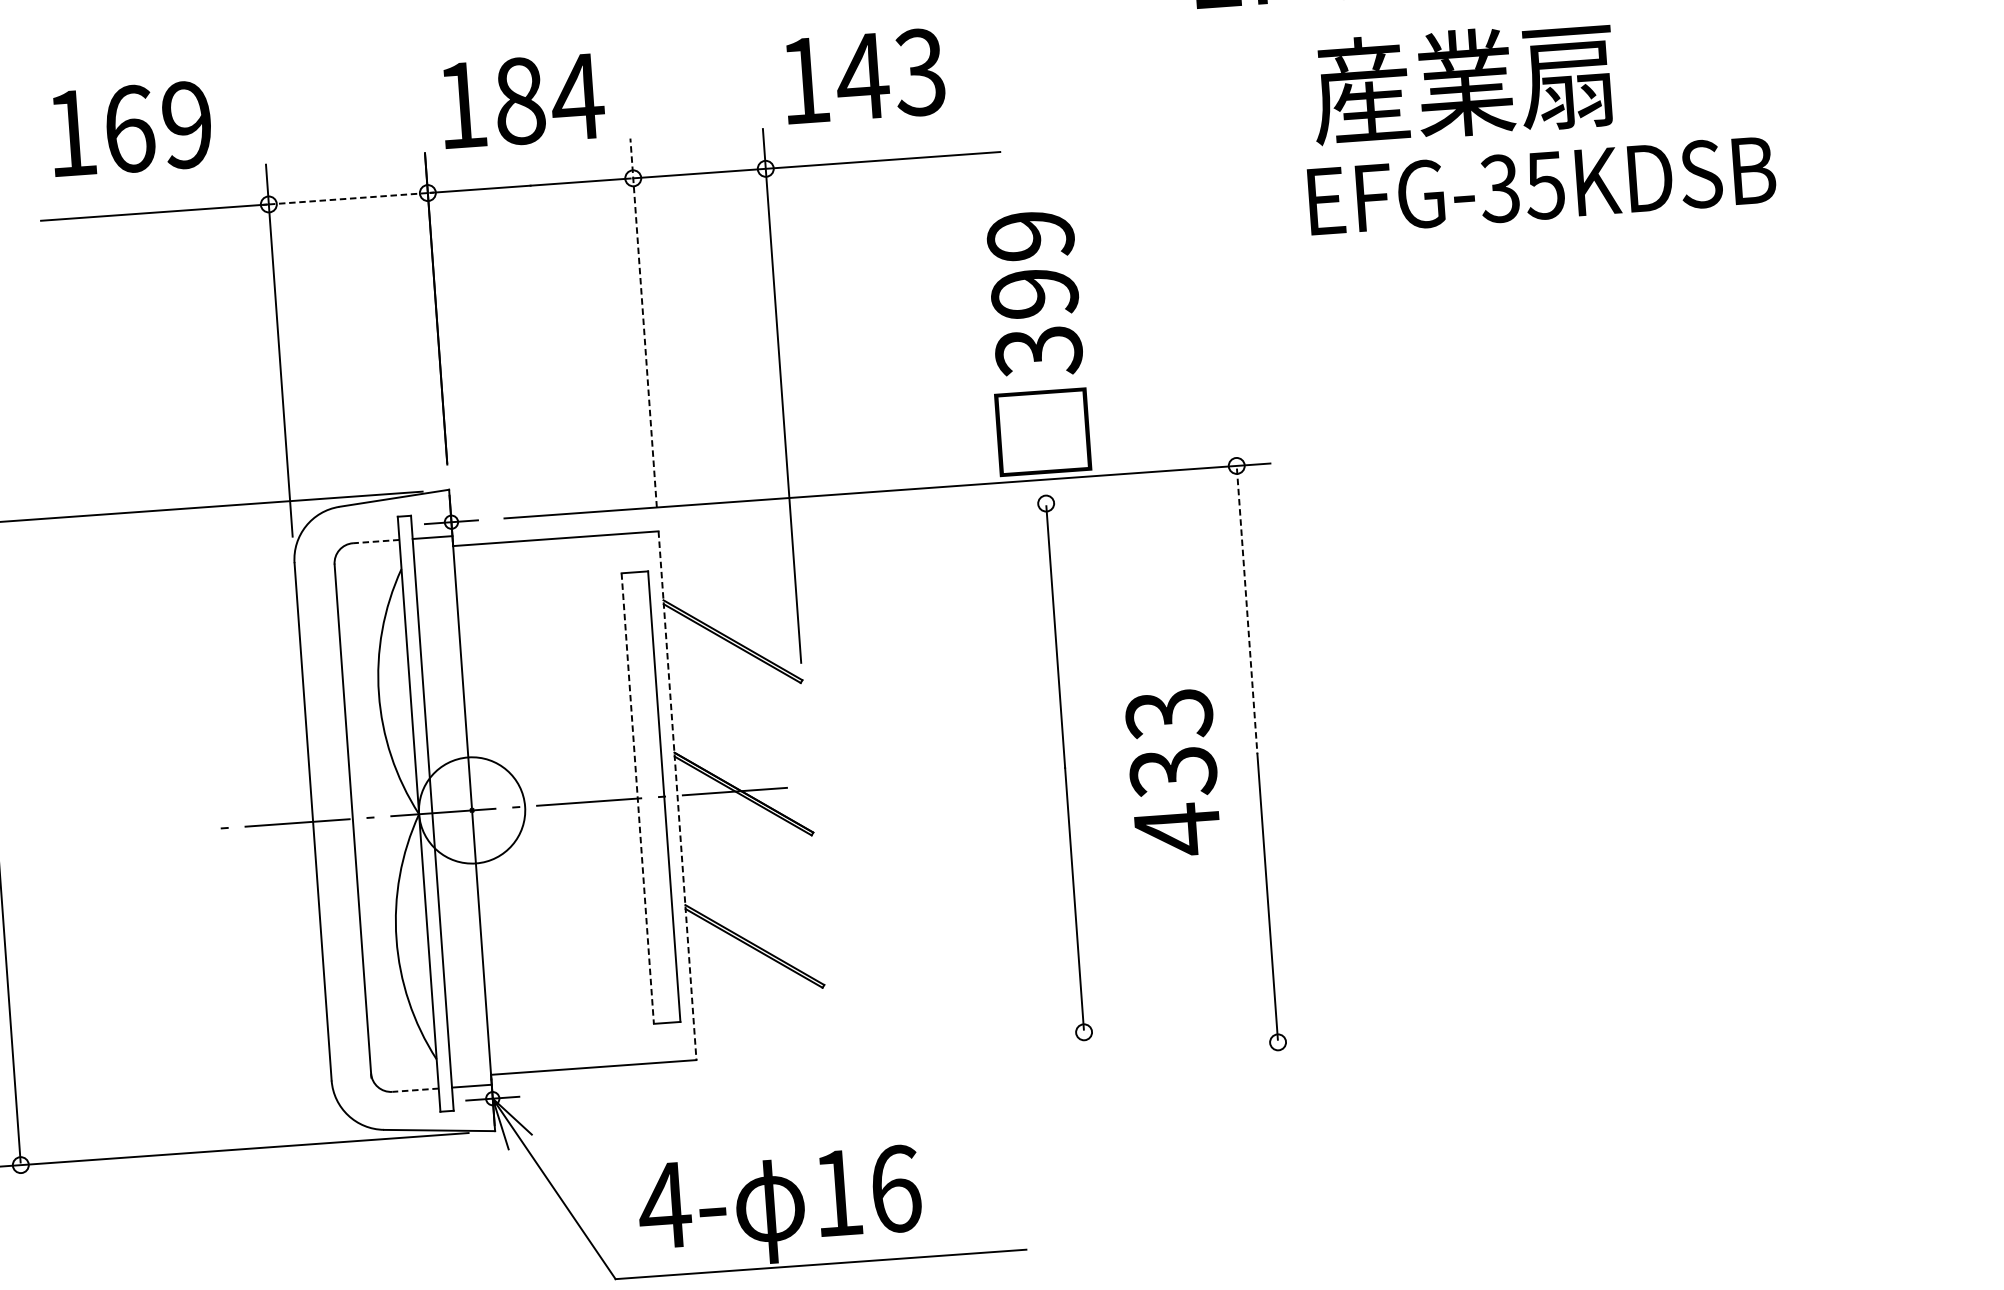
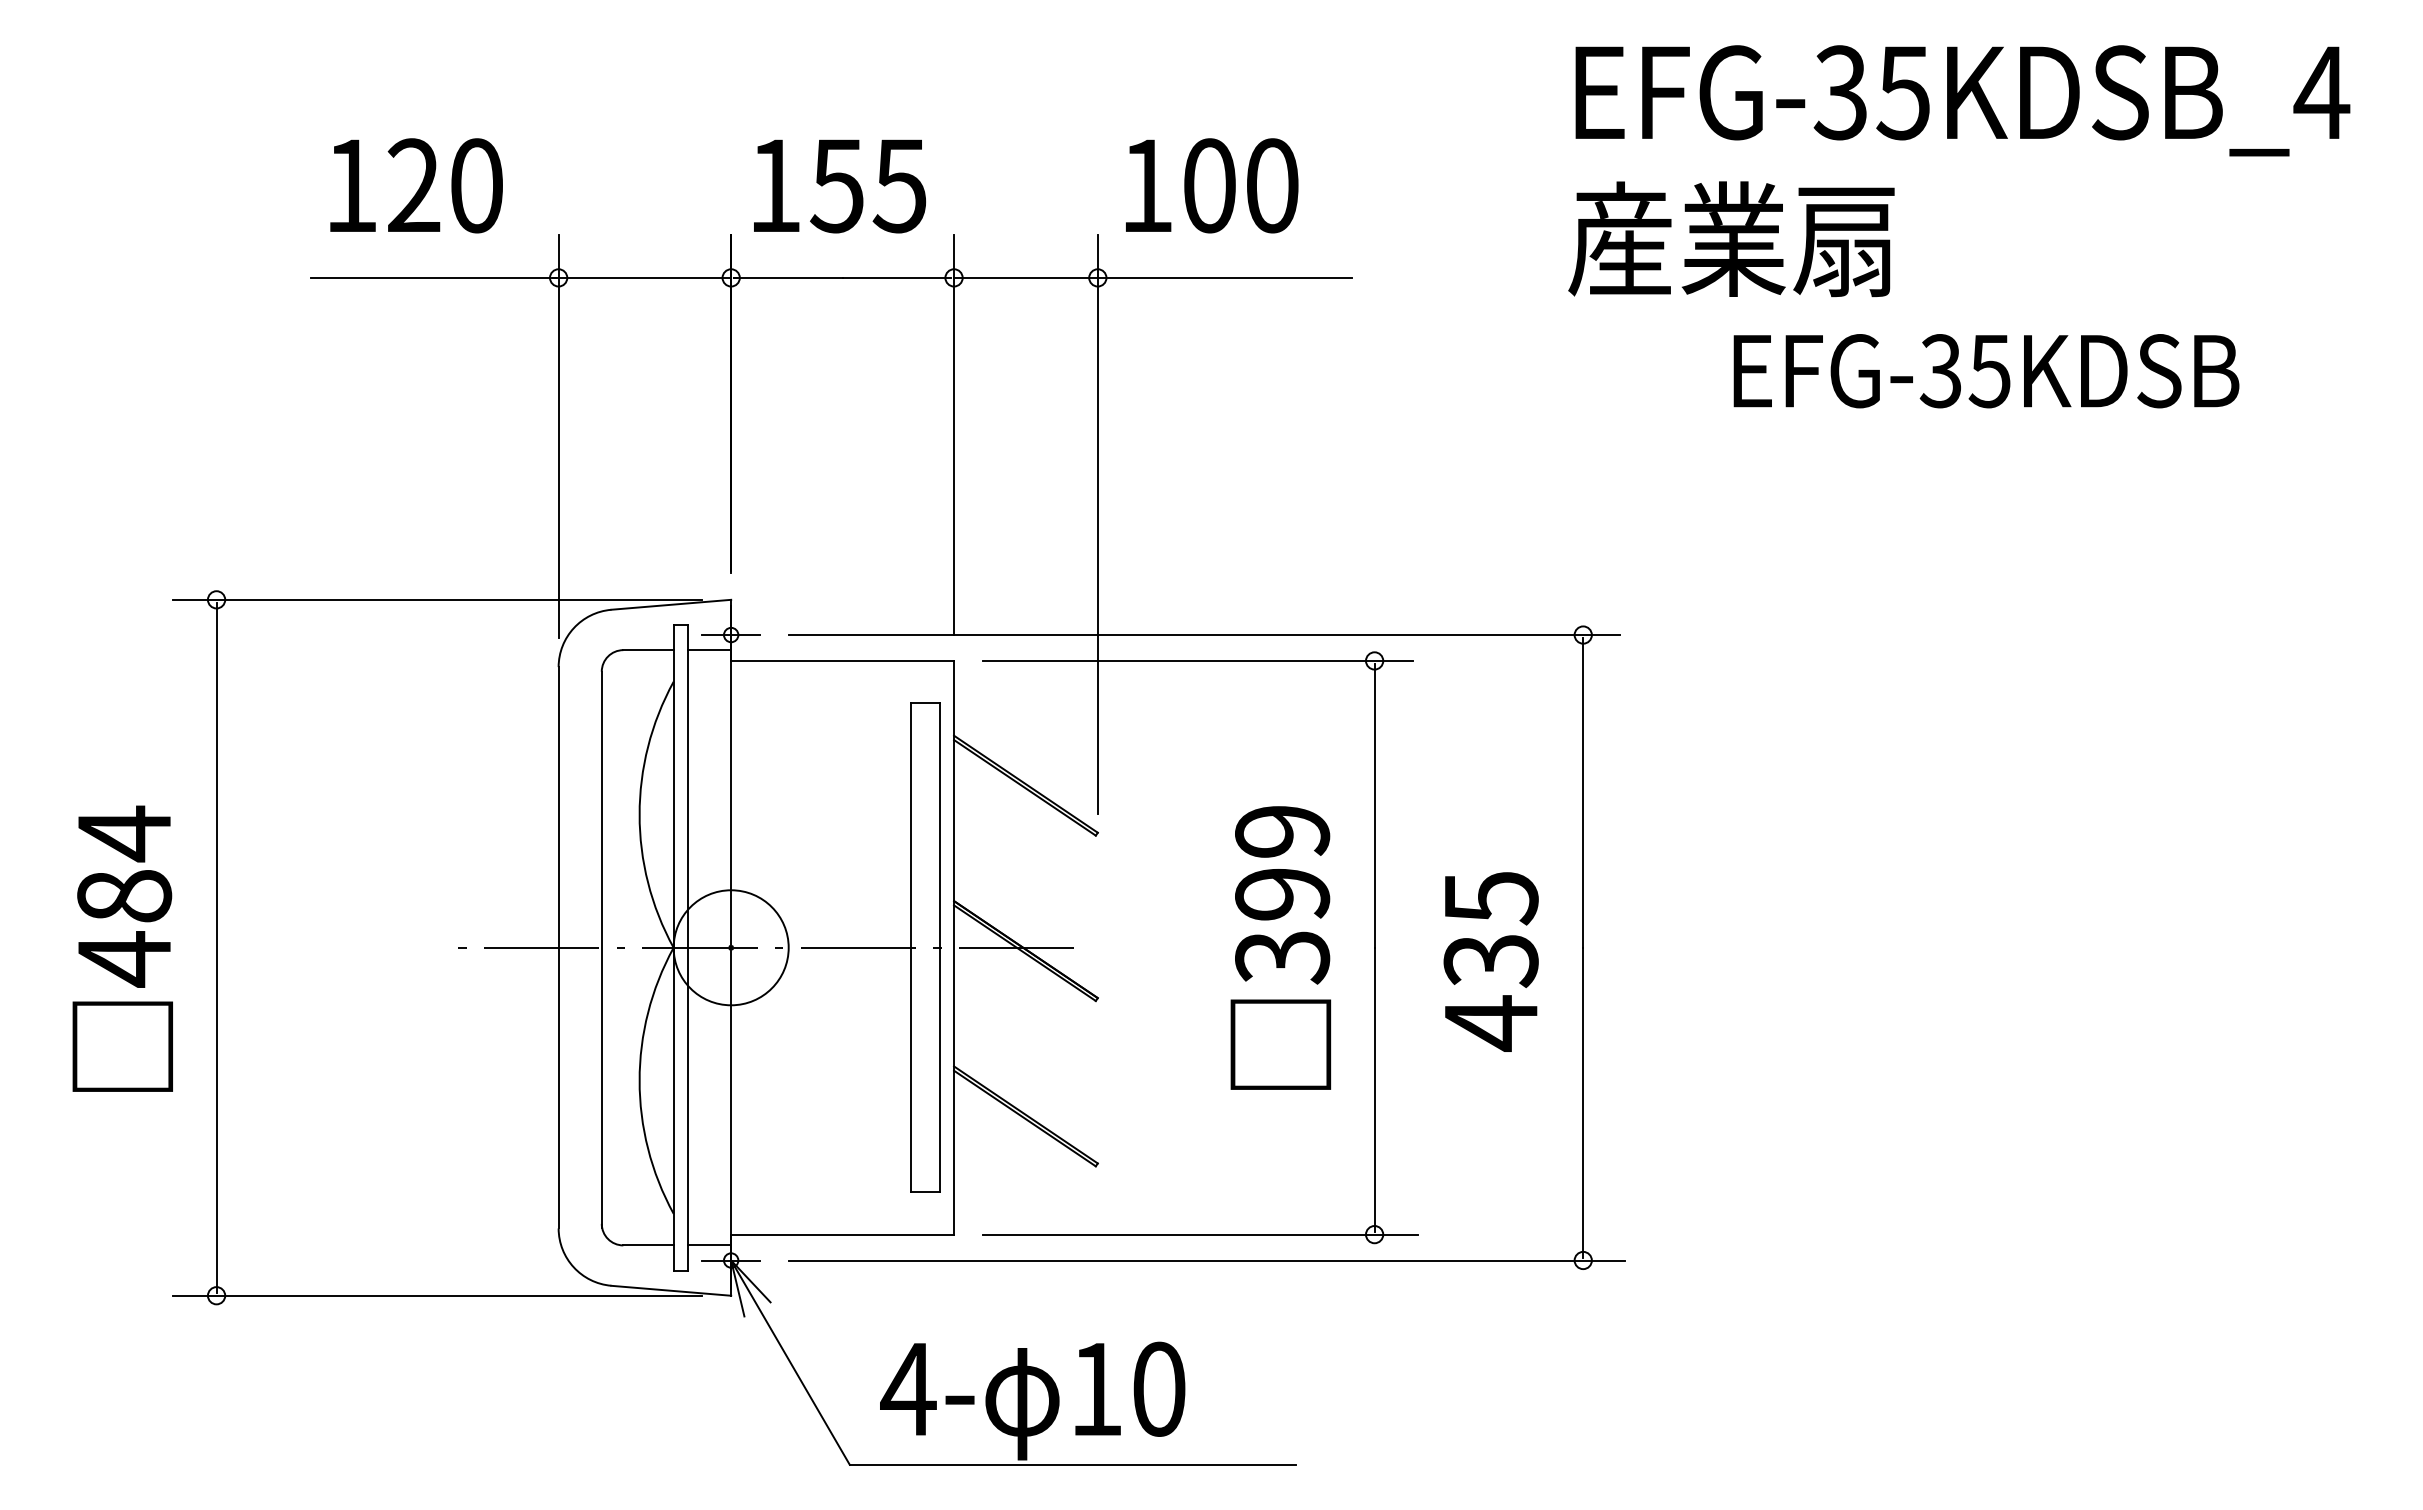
text: (890, 74) -> (1239, 185), 143 -> 100
text: (1463, 83) -> (1731, 239), moved
text: (549, 98) -> (869, 185), 184 -> 155
text: (157, 126) -> (444, 185), 169 -> 120
text: (1542, 186) -> (1986, 371), moved
line: (348, 198) -> (645, 277), dashed -> solid
line: (644, 322) -> (954, 434), dashed -> solid
text: (1036, 342) -> (1280, 947), moved
line: (882, 514) -> (1197, 660), added
line: (376, 541) -> (648, 650), dashed -> solid
line: (1247, 611) -> (1583, 792), dashed -> solid
text: (1168, 714) -> (1490, 898), 433 -> 435
line: (677, 795) -> (954, 947), dashed -> solid
line: (637, 799) -> (910, 948), dashed -> solid
line: (922, 1043) -> (1199, 1234), added
line: (930, 1067) -> (1206, 1260), added
line: (415, 1090) -> (648, 1245), dashed -> solid
text: (895, 1188) -> (1159, 1388), 16 -> 10

